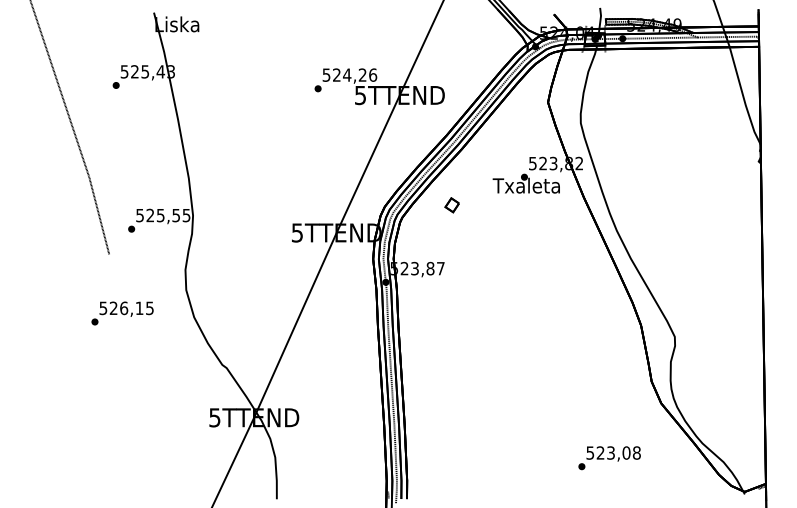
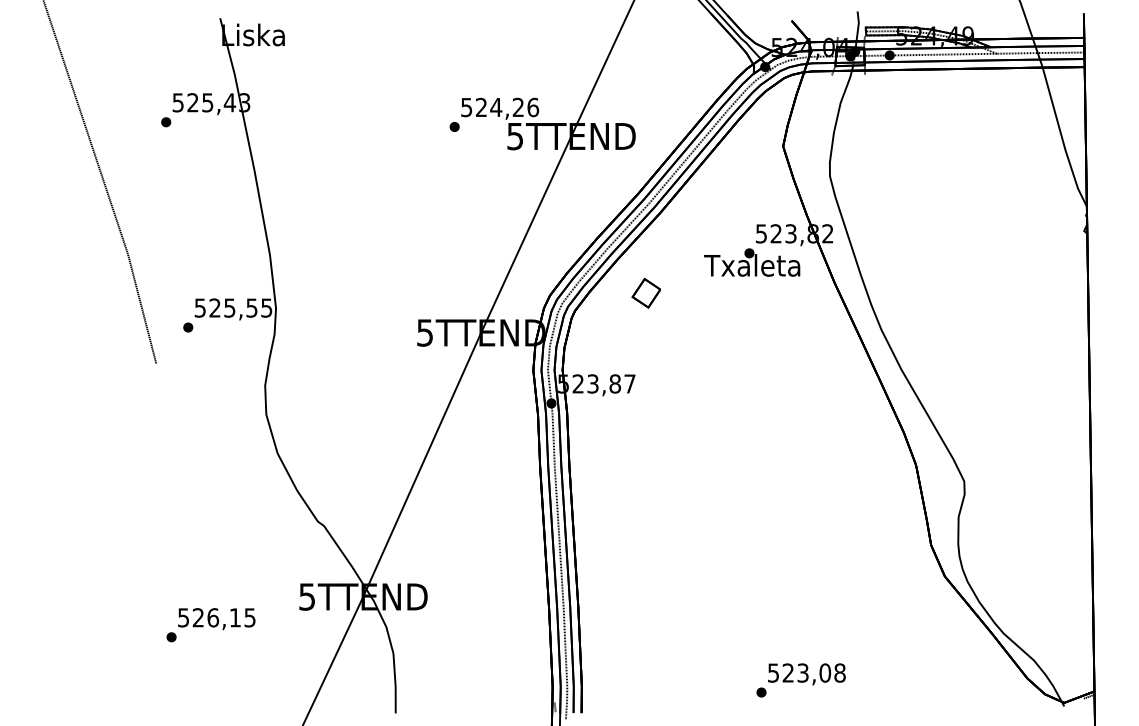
part: (451, 205) -> (645, 293), size x1.43
text: (122, 313) -> (210, 625), moved
text: (609, 458) -> (800, 680), moved

